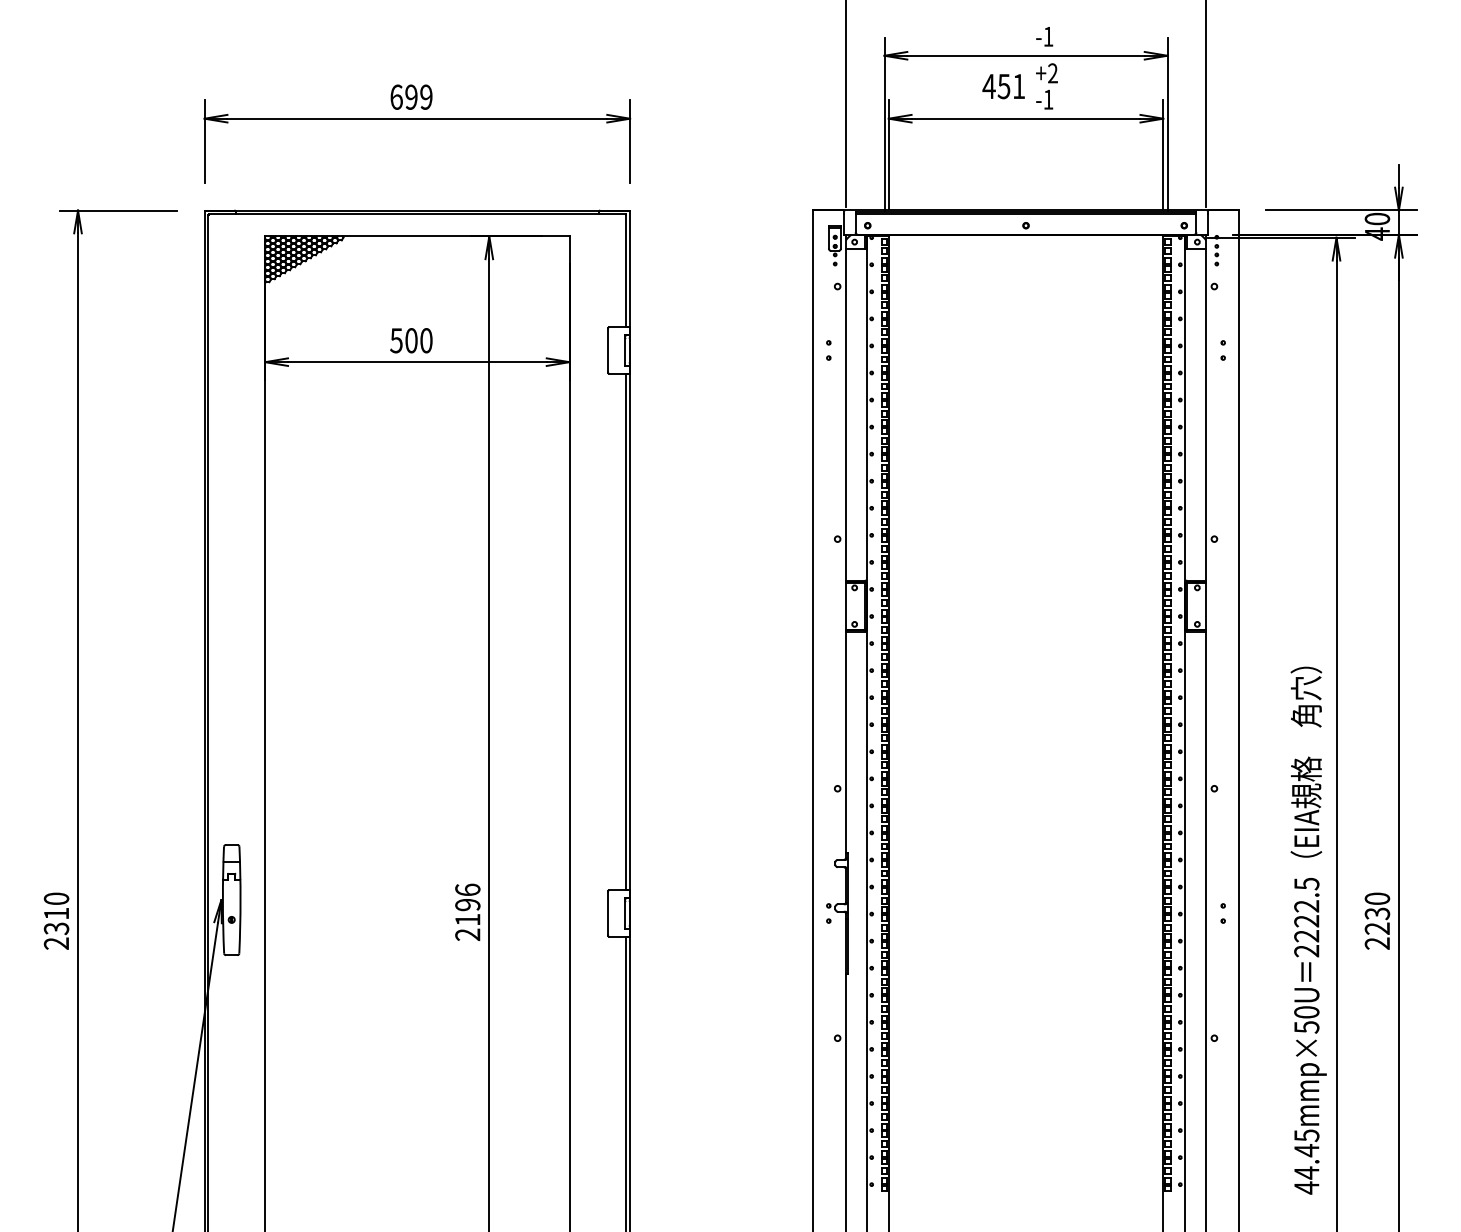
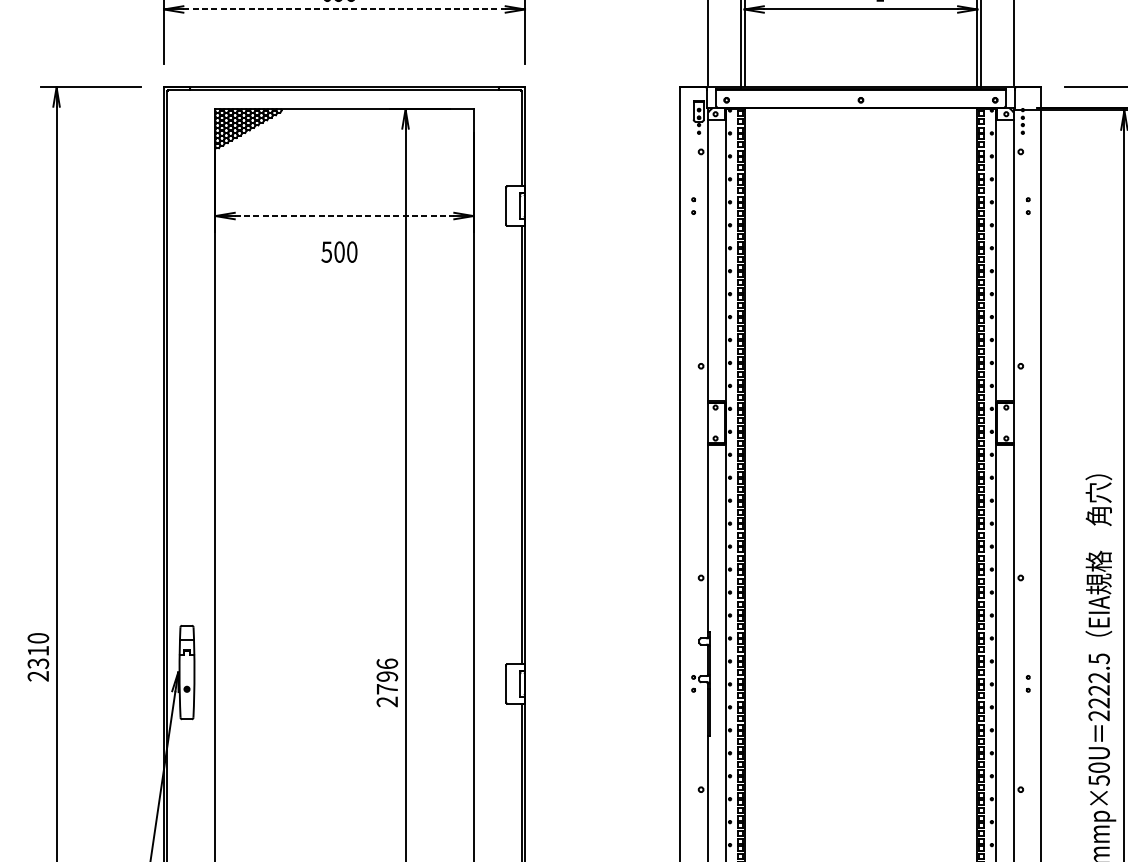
line: (417, 118) -> (344, 9), solid -> dashed
text: (411, 340) -> (339, 251), moved
line: (417, 362) -> (344, 216), solid -> dashed
text: (467, 919) -> (387, 688), 2196 -> 2796
text: (56, 920) -> (38, 656), moved

